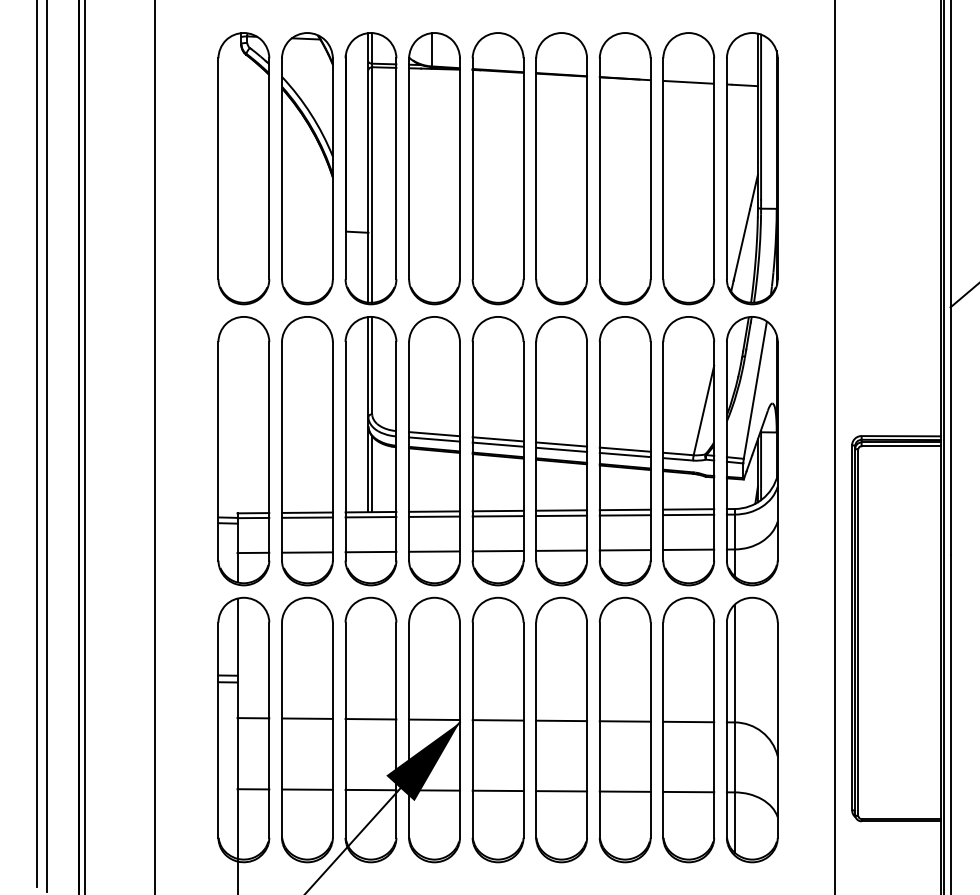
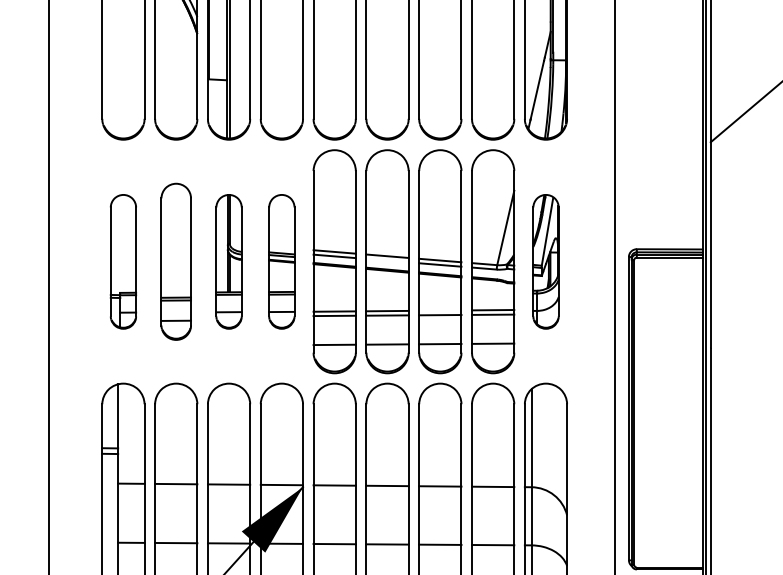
line: (561, 449) -> (387, 260), removed
part: (243, 451) -> (123, 262), size x0.6
part: (307, 451) -> (176, 262), size x0.7
part: (370, 451) -> (228, 262), size x0.6
part: (434, 451) -> (281, 262), size x0.6
part: (752, 451) -> (546, 262), size x0.6
line: (624, 509) -> (439, 310), removed

